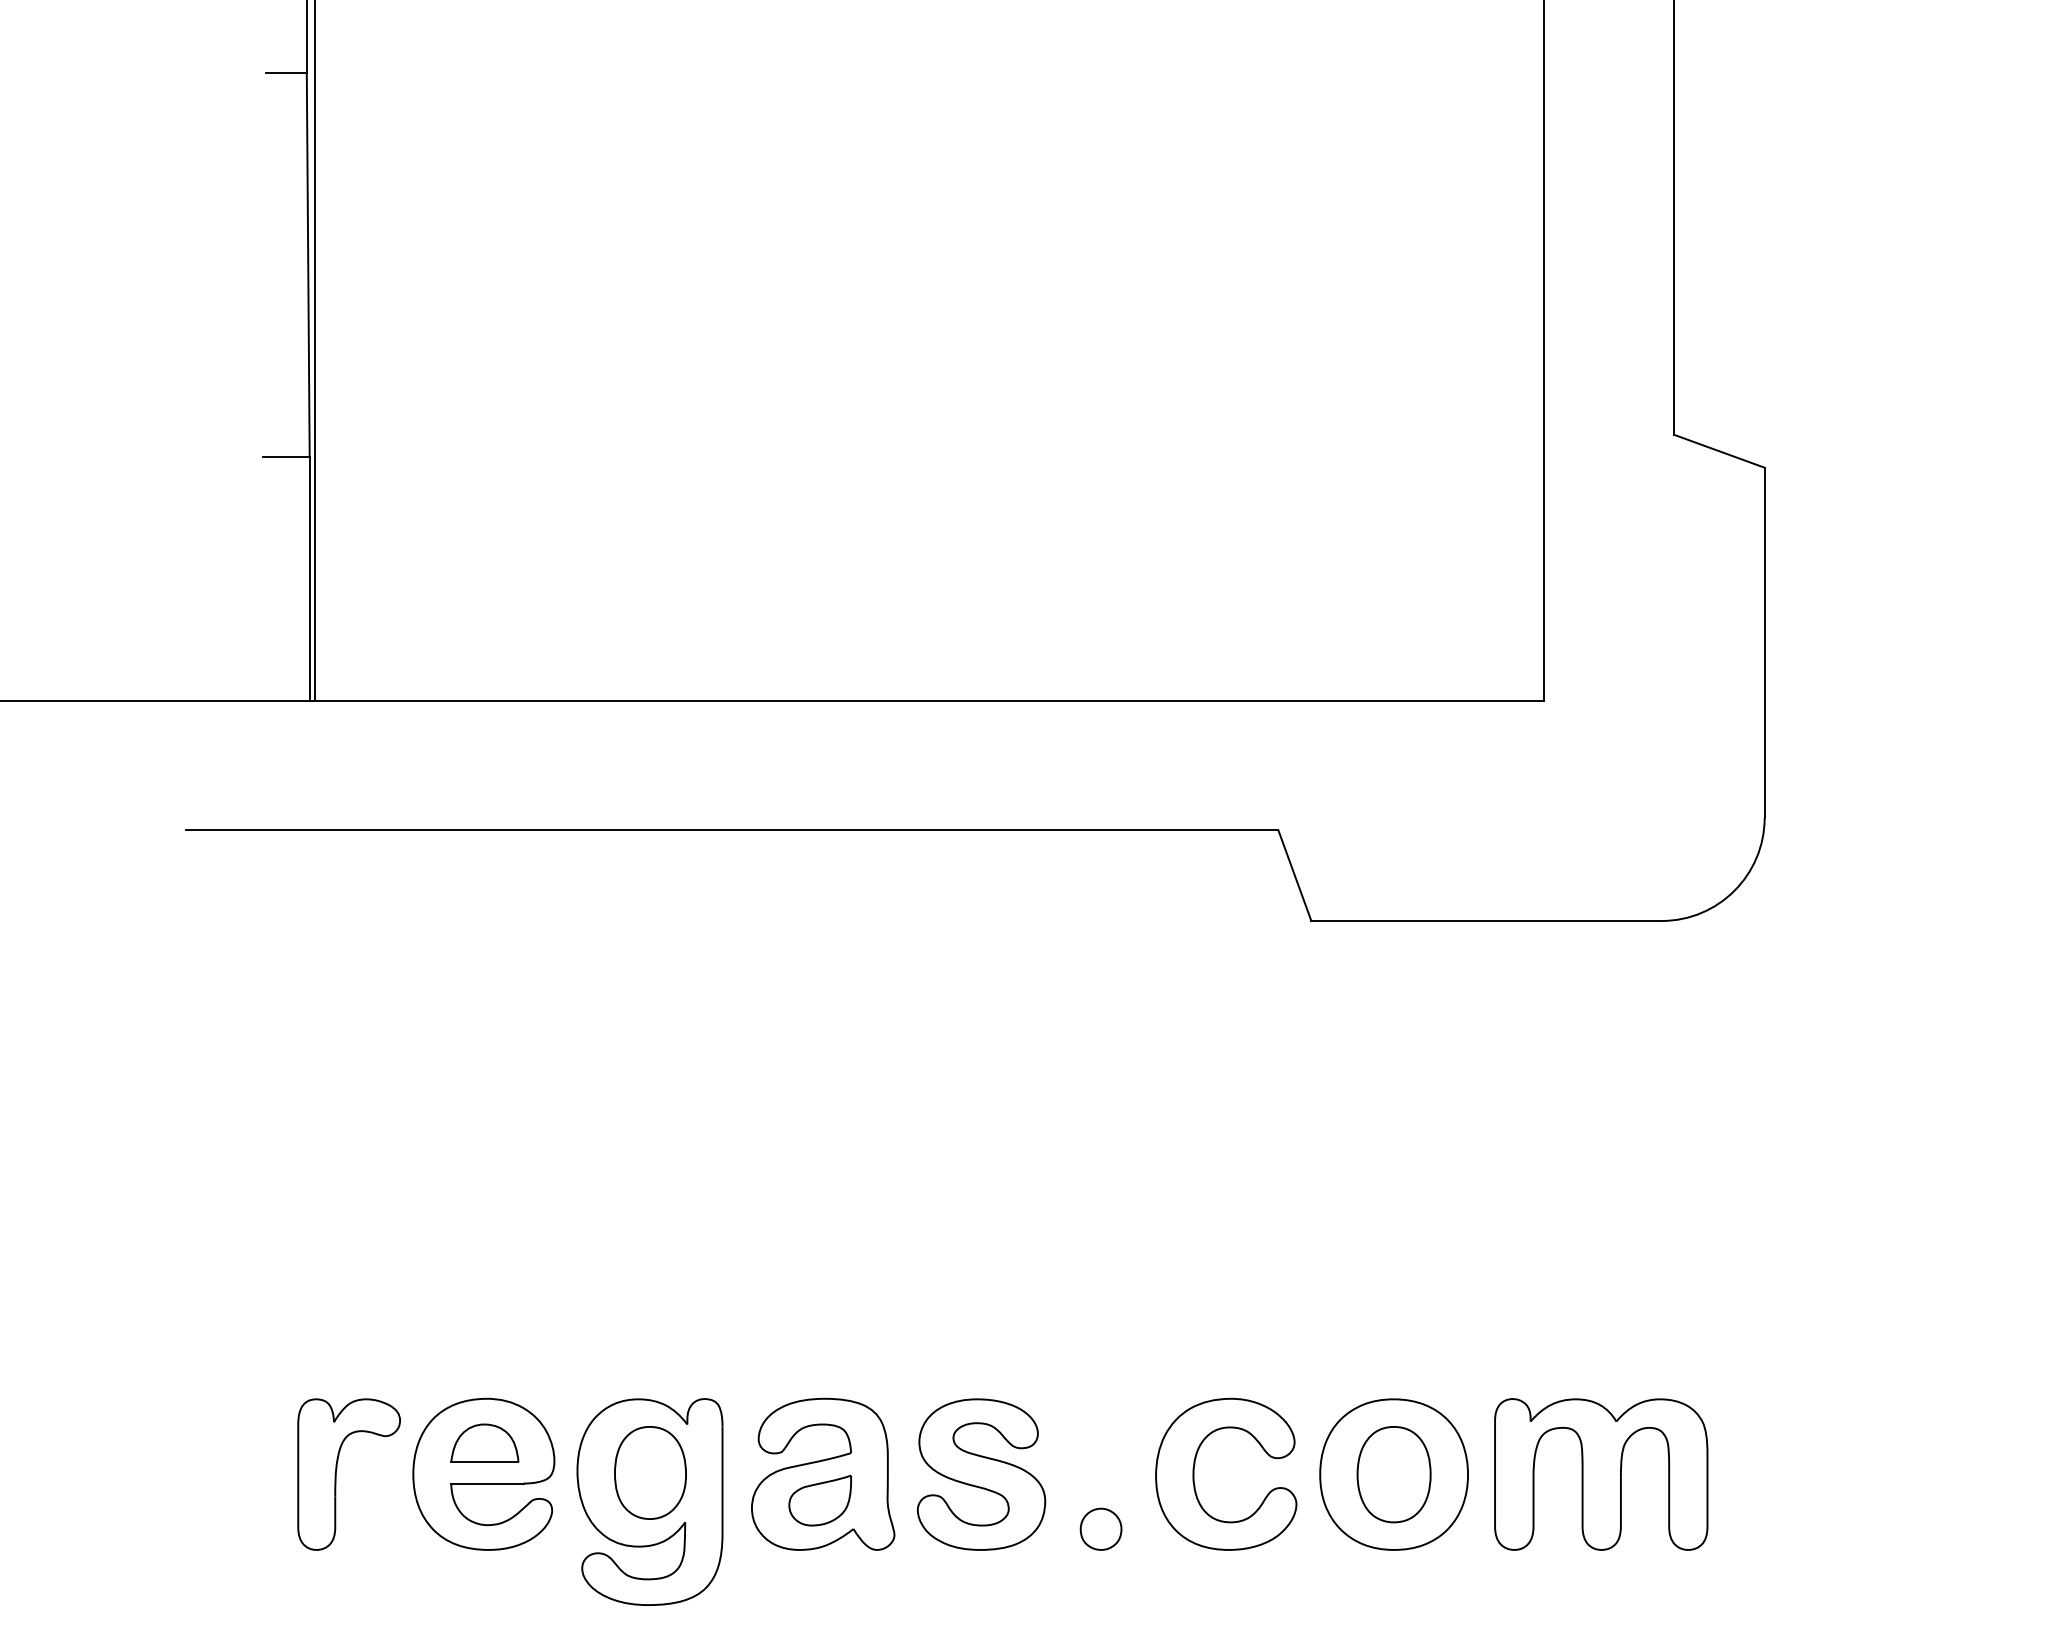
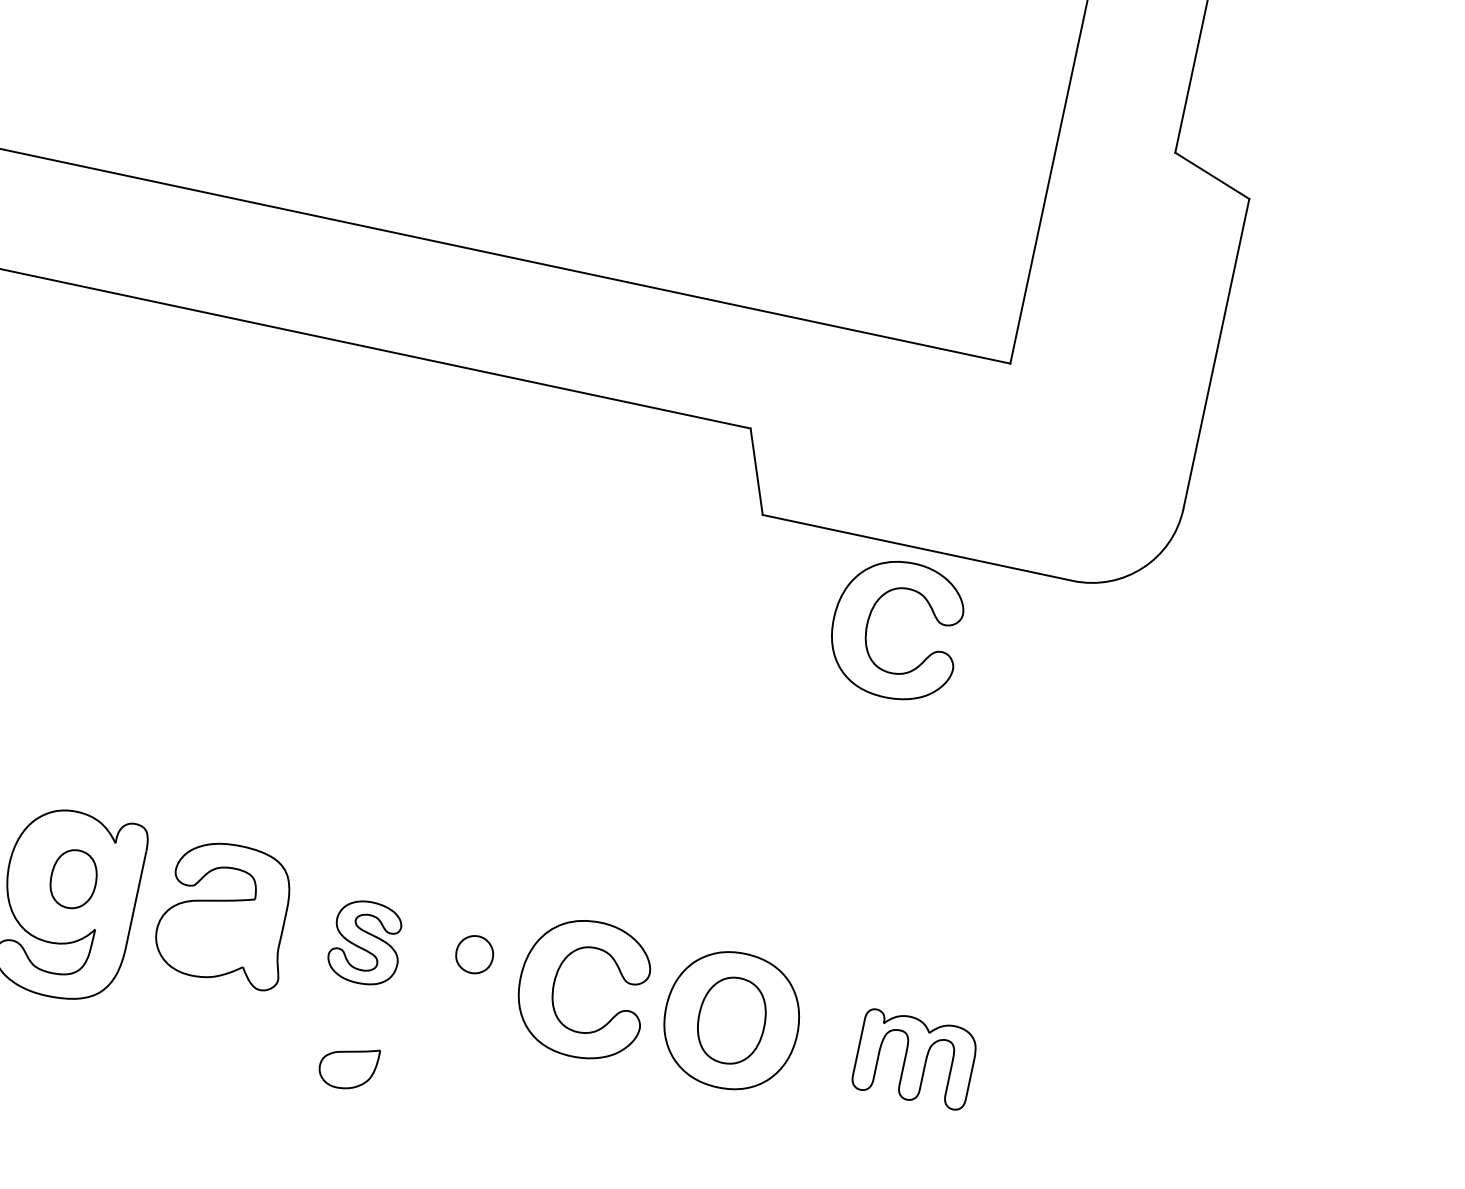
part: (1450, 1013) -> (868, 623), added
part: (650, 1472) -> (73, 878), size x0.7
part: (981, 1474) -> (366, 942), size x0.6
part: (1601, 1474) -> (915, 1059), size x0.6
part: (819, 1500) -> (347, 1066), moved
part: (1100, 1528) -> (474, 953), moved

